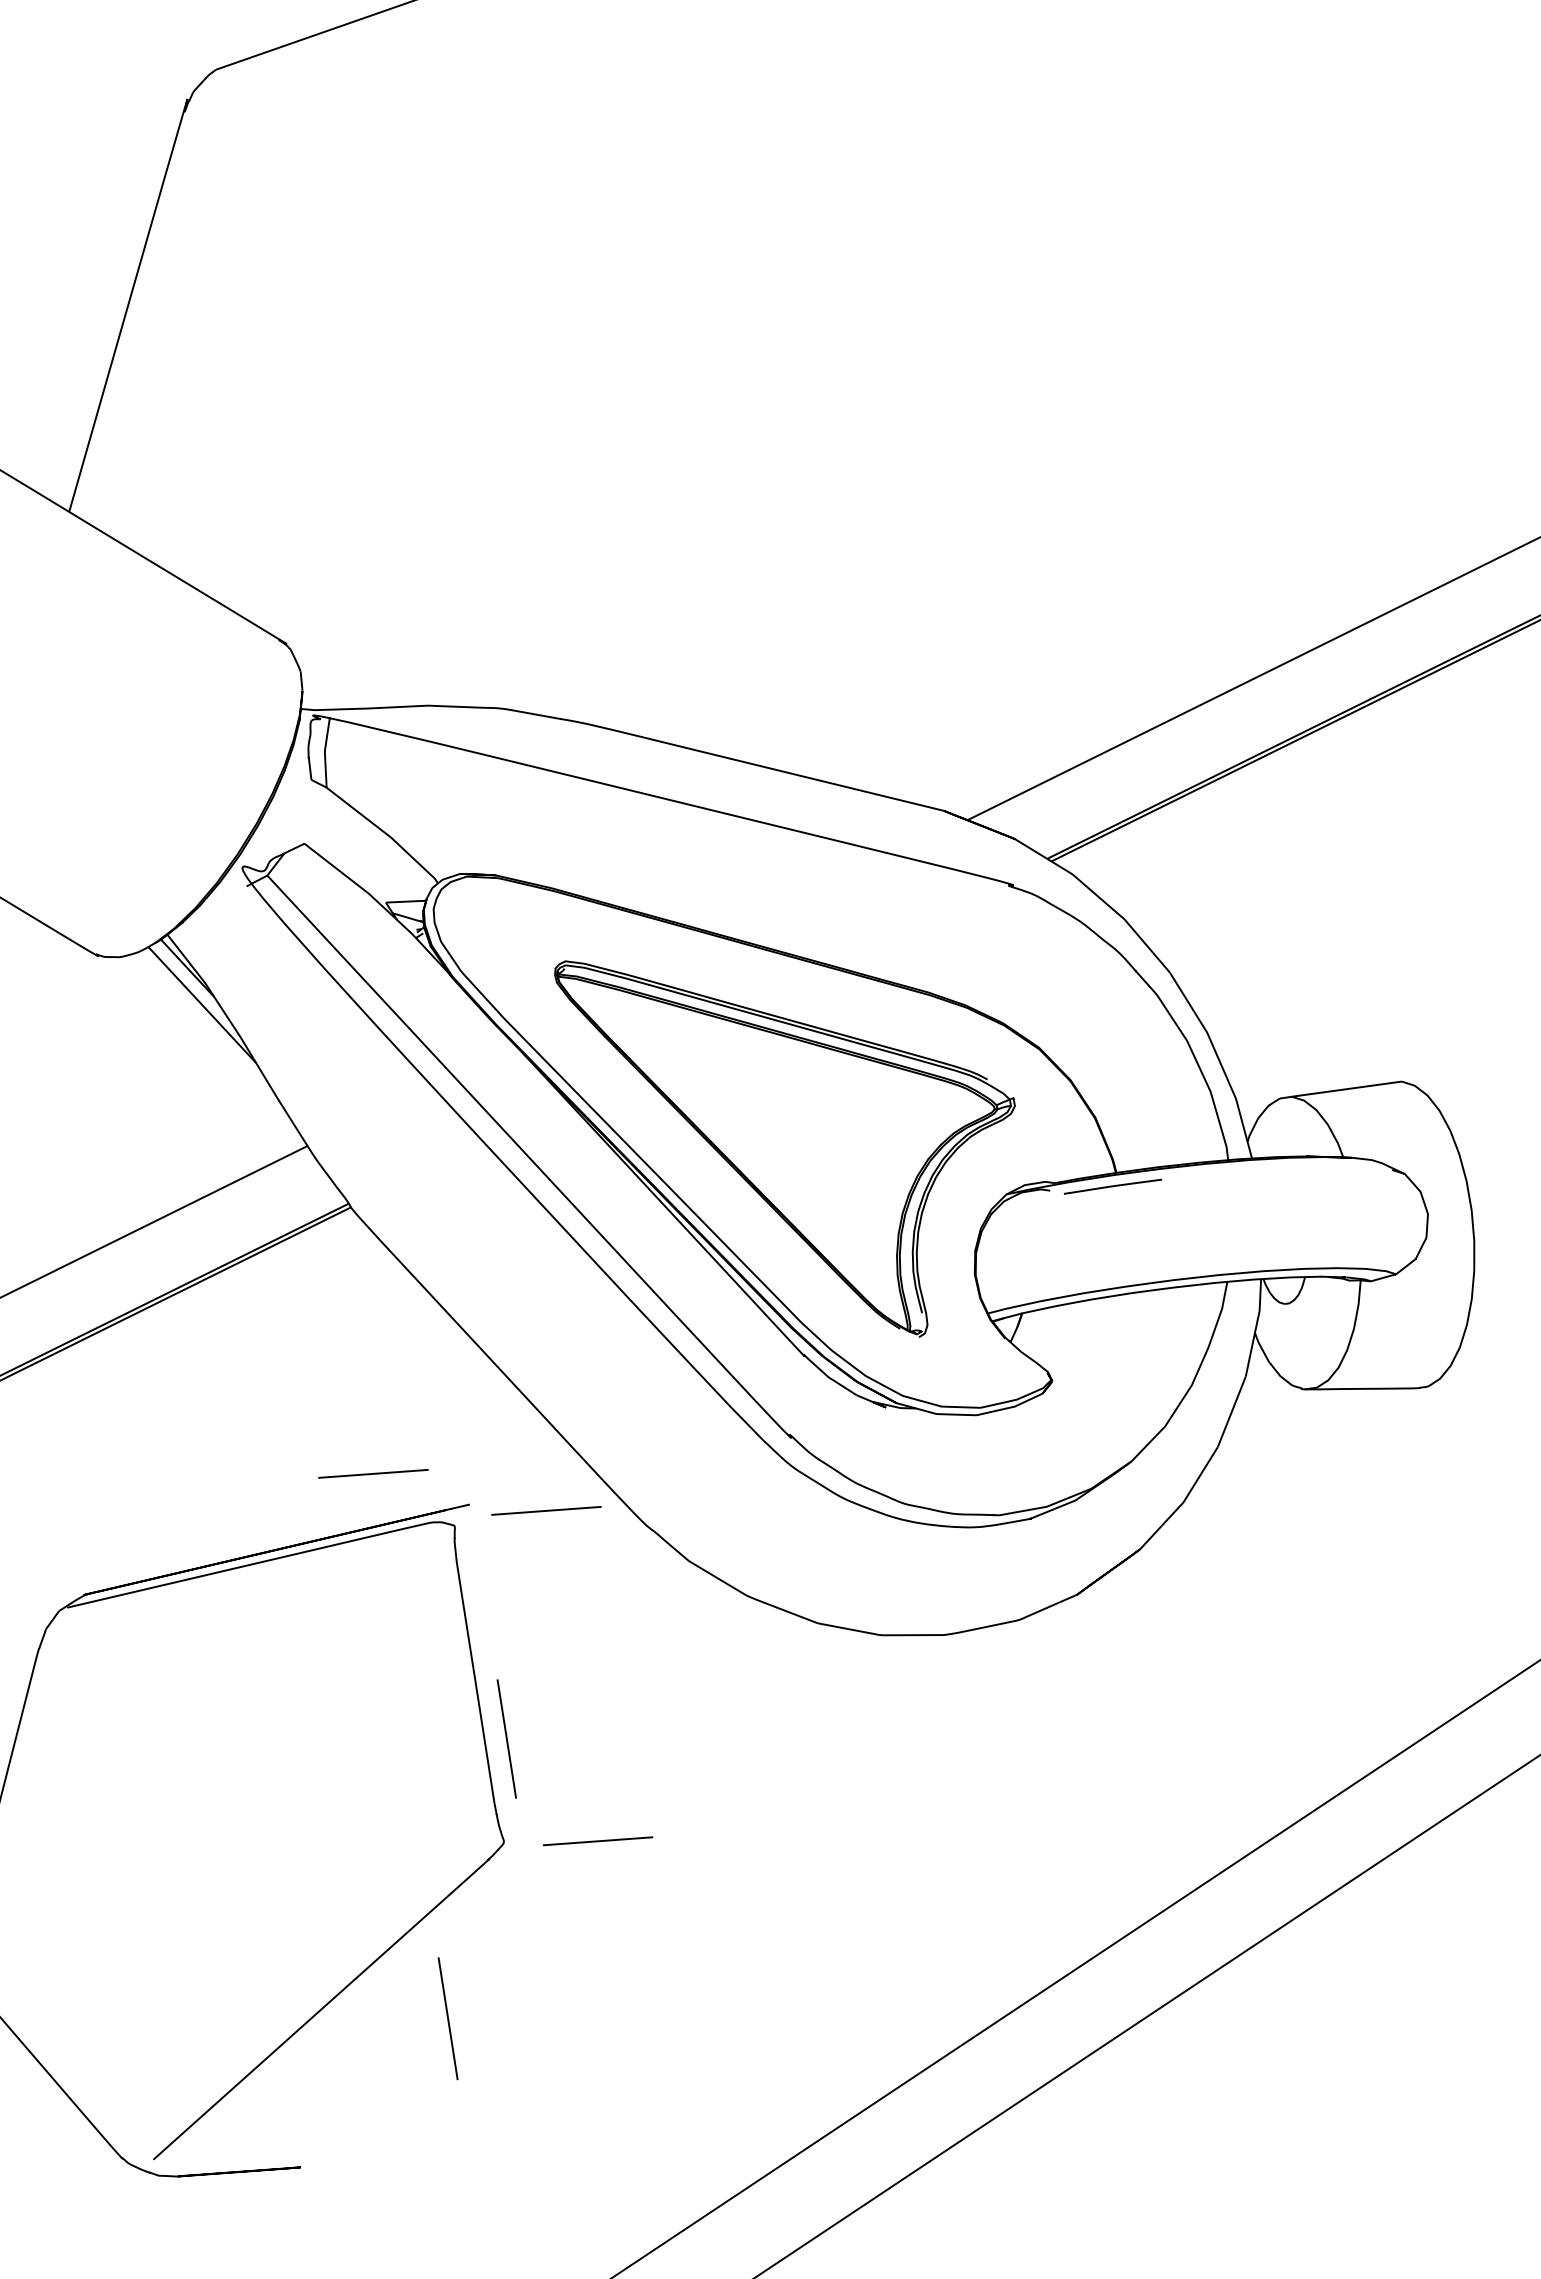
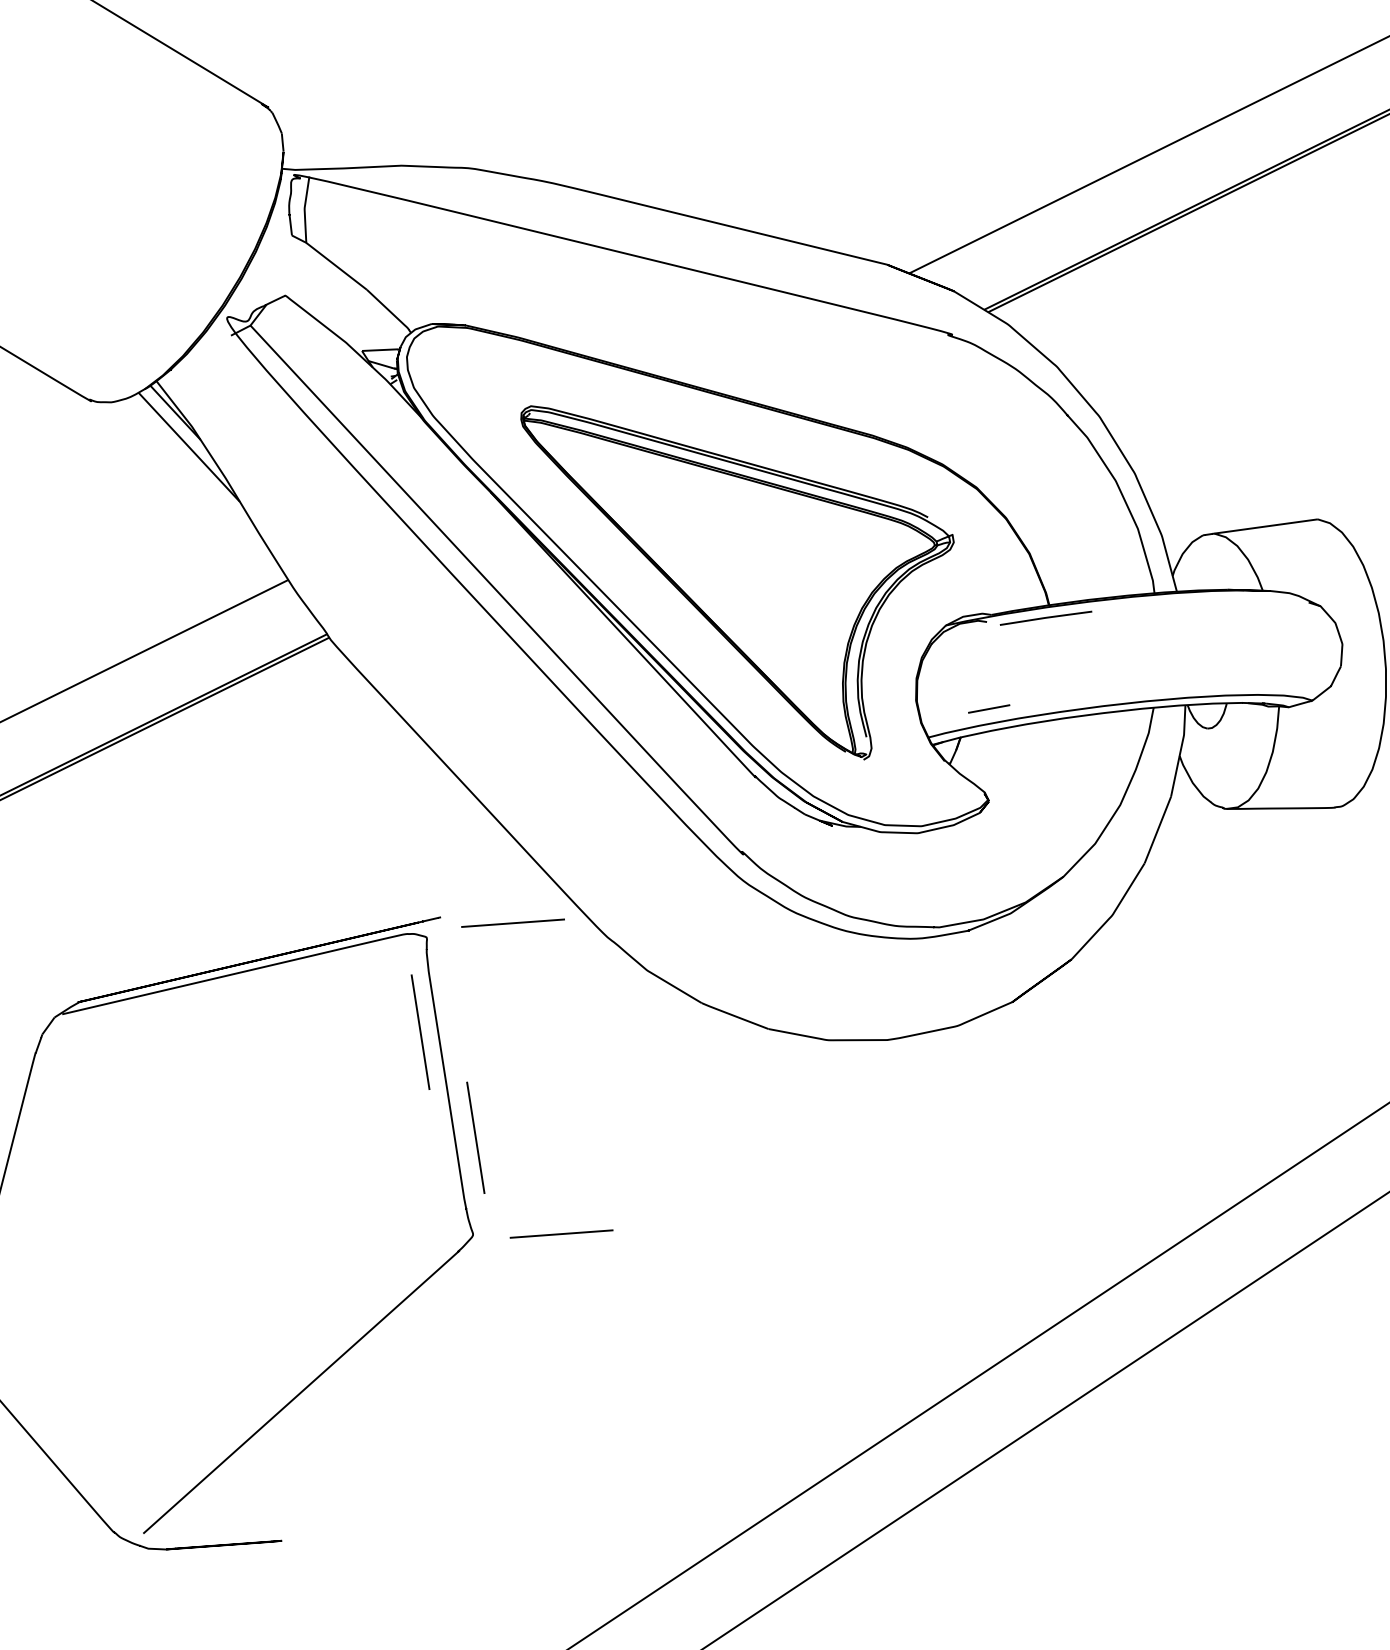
line: (1052, 1283) -> (989, 709), added
line: (373, 1473) -> (350, 888), removed
line: (447, 2018) -> (419, 1032), moved

